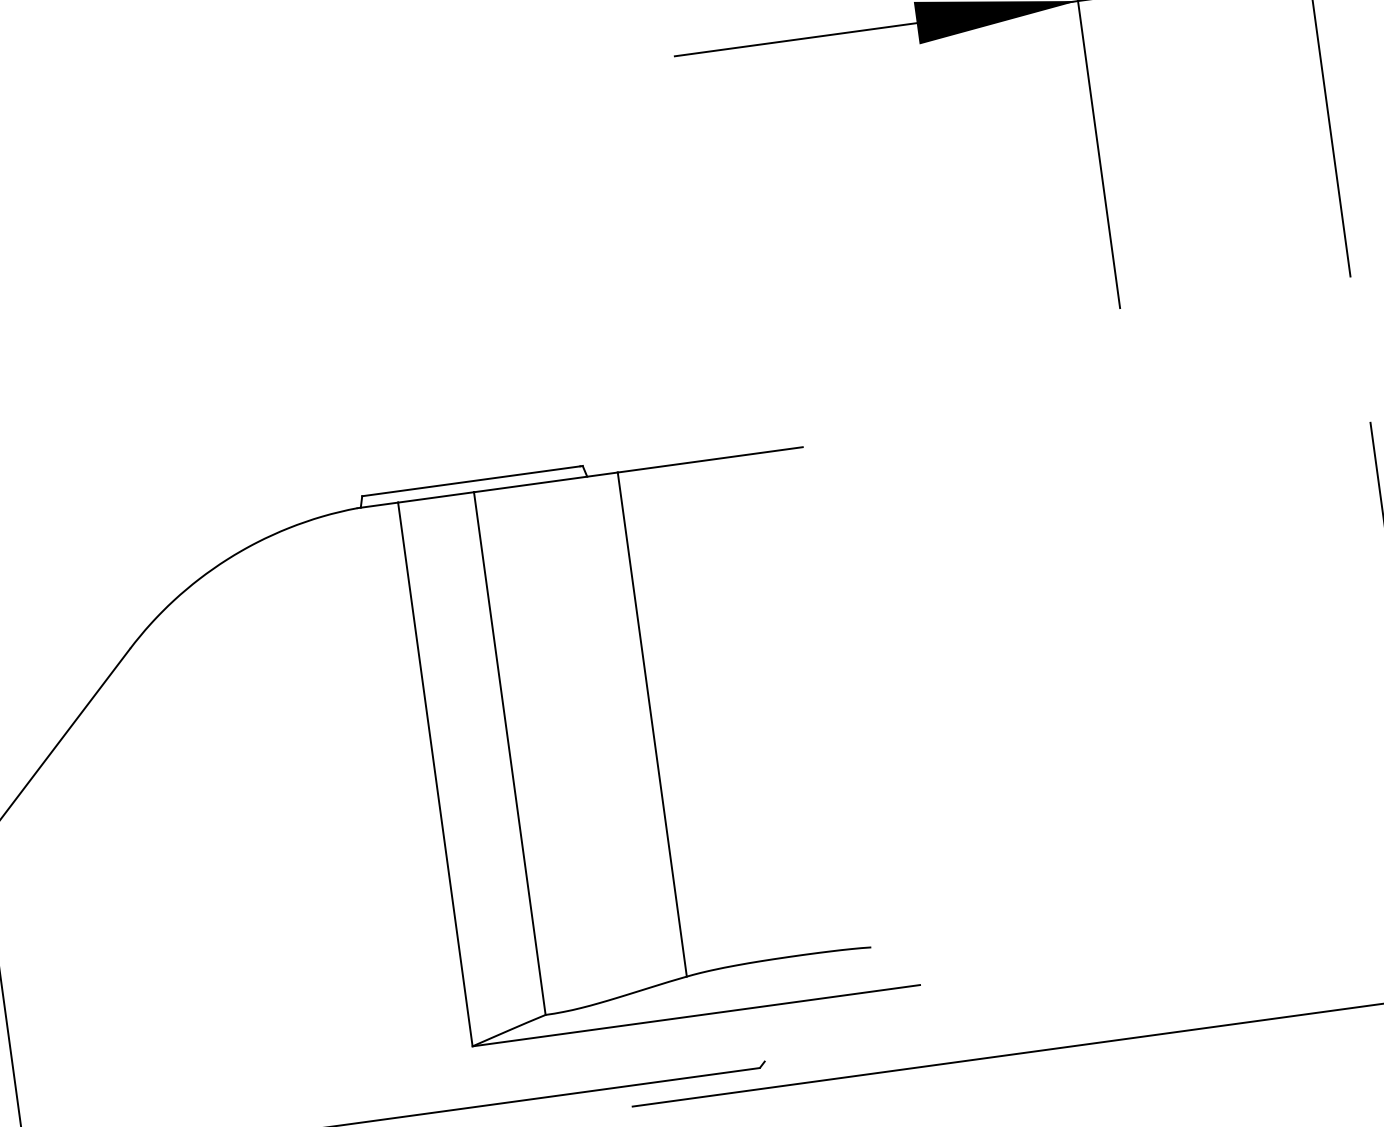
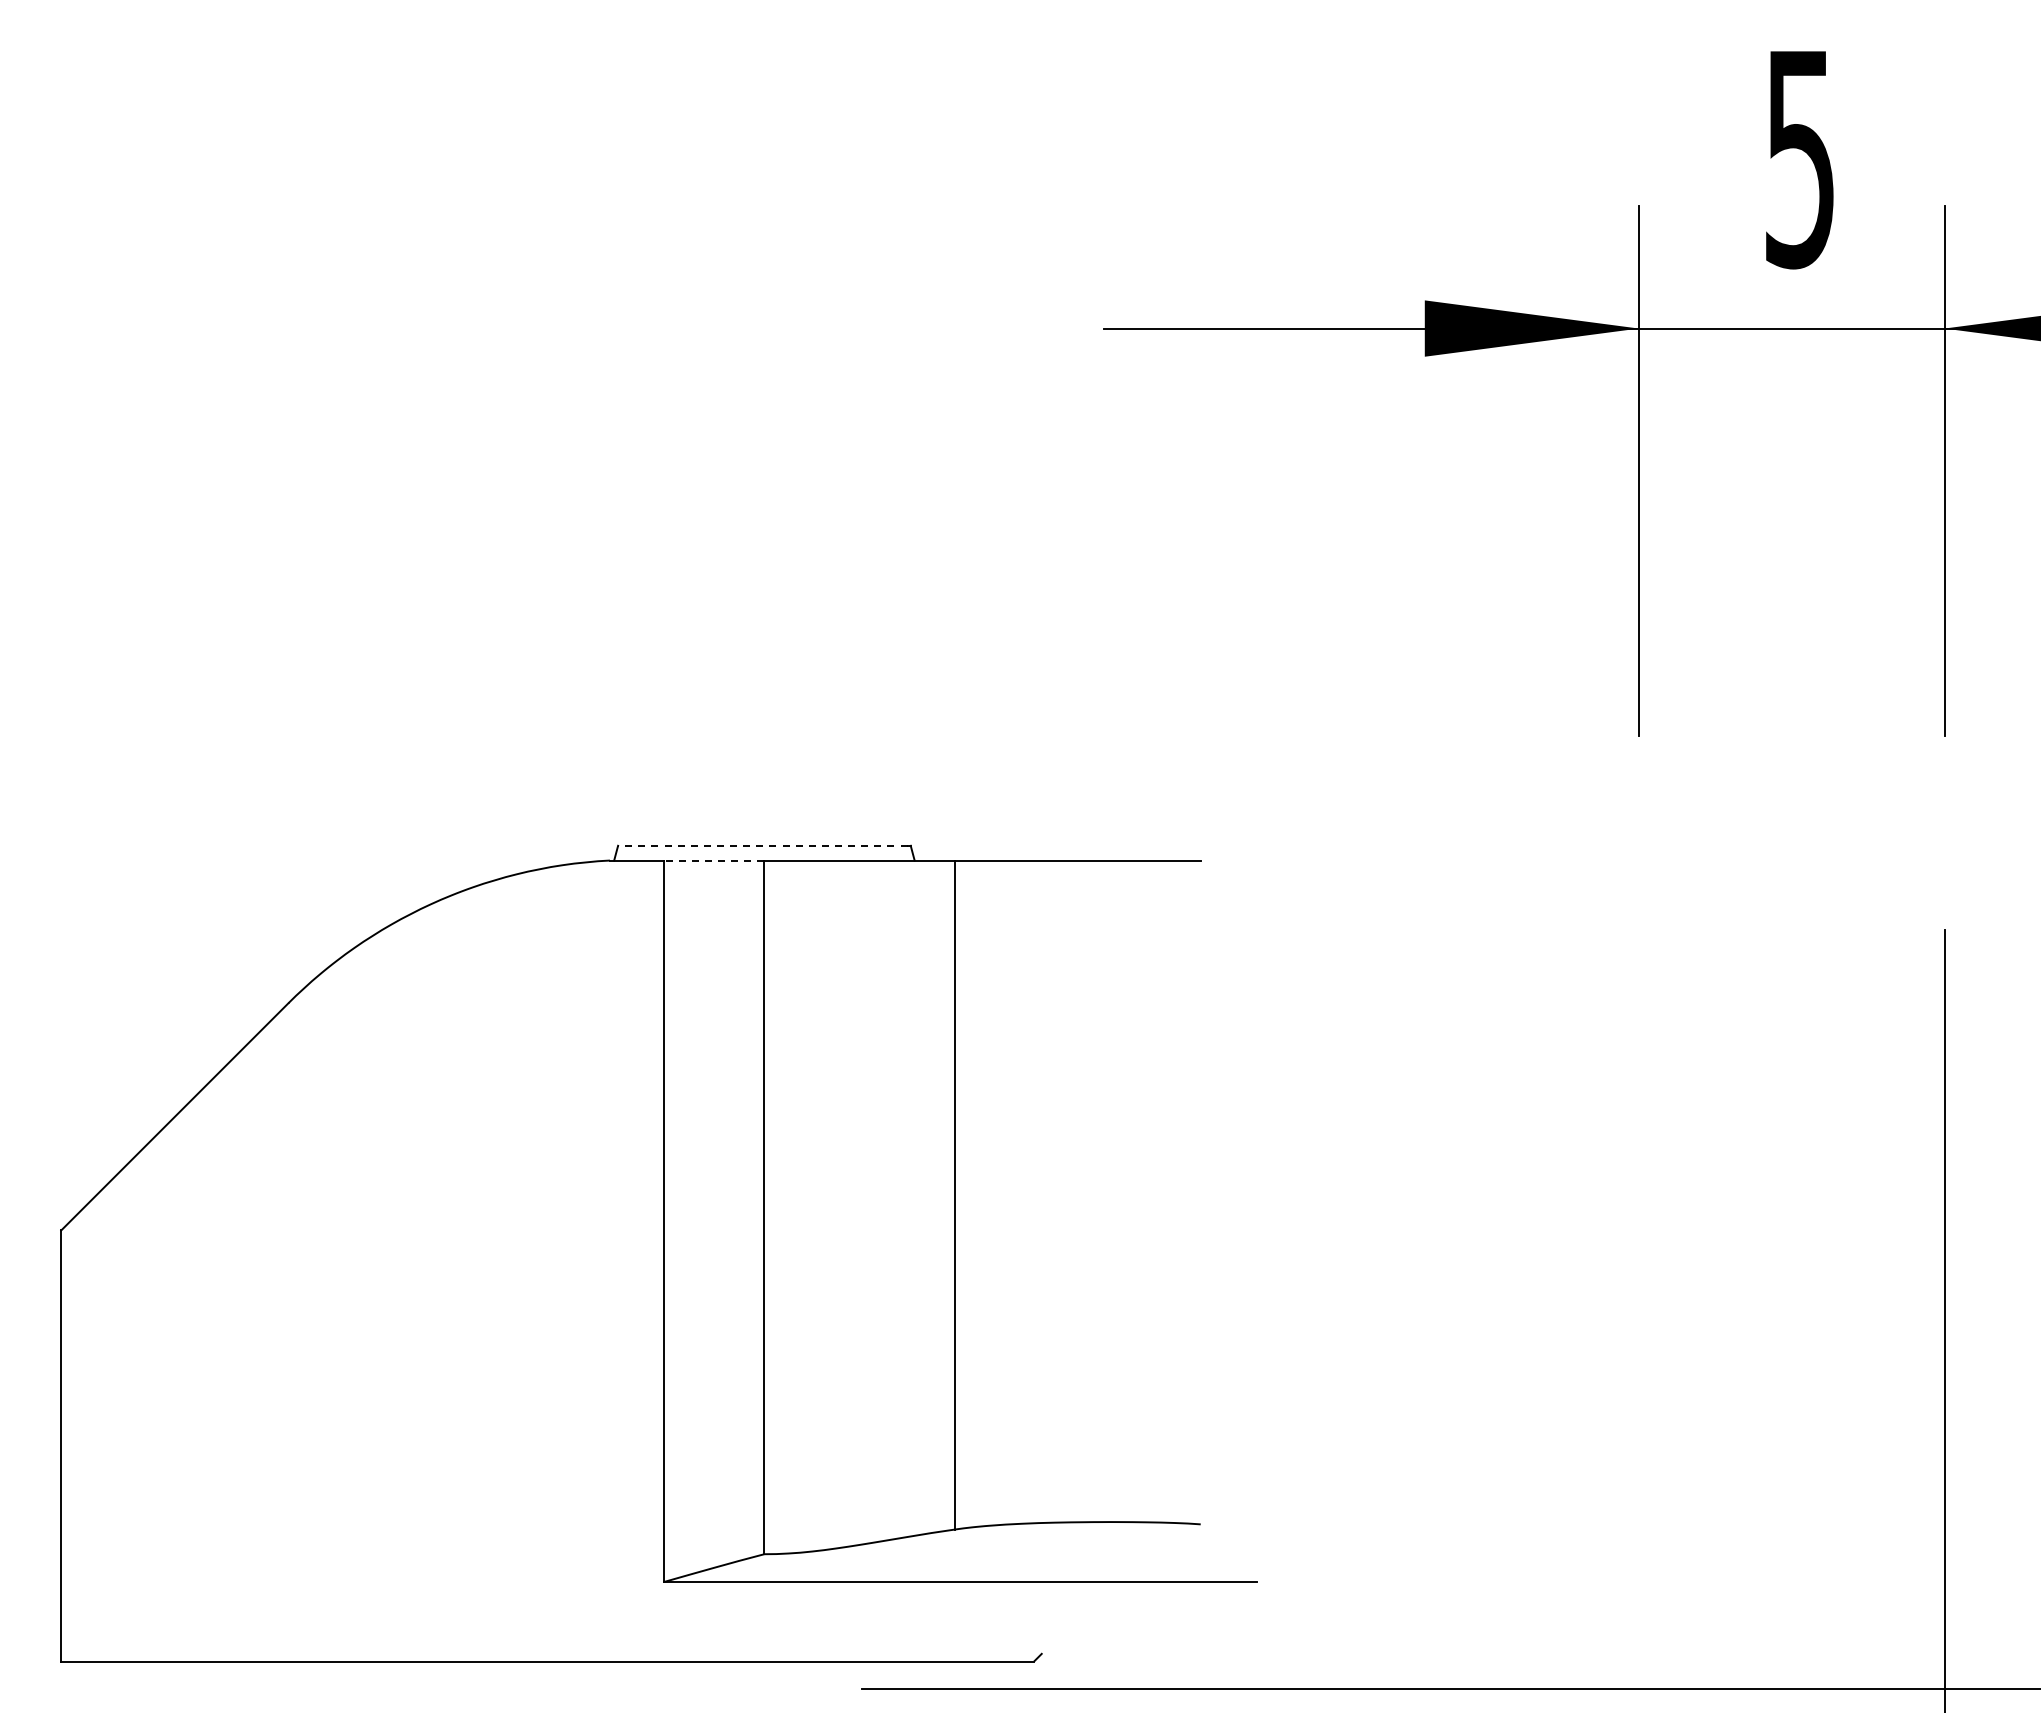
line: (471, 481) -> (762, 845), solid -> dashed
line: (435, 497) -> (713, 860), solid -> dashed

